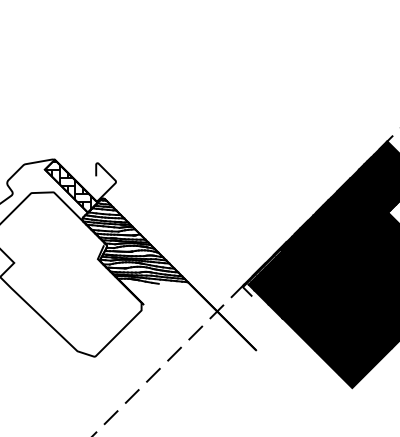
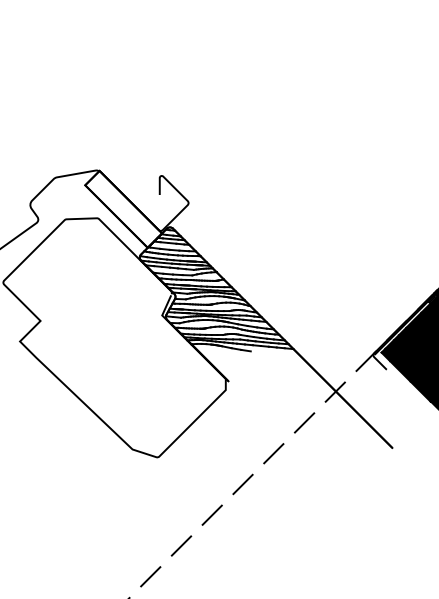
hatch: (68, 185) -> (119, 208), removed

